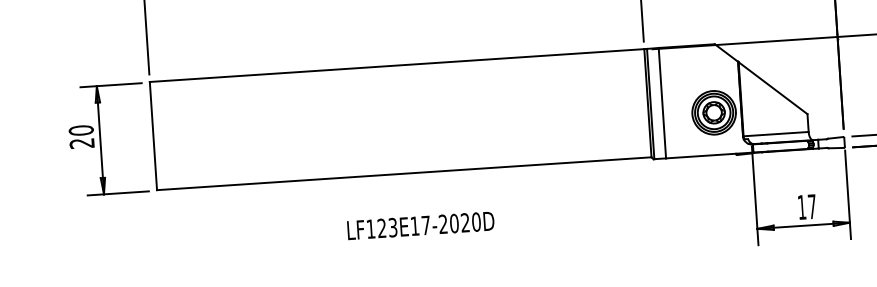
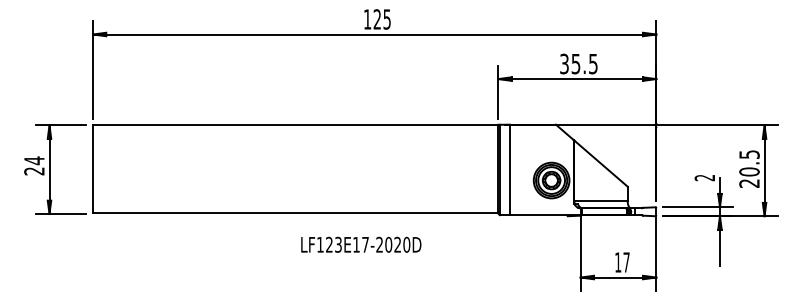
text: (81, 130) -> (34, 160), 20 -> 24
text: (421, 225) -> (361, 244), moved

